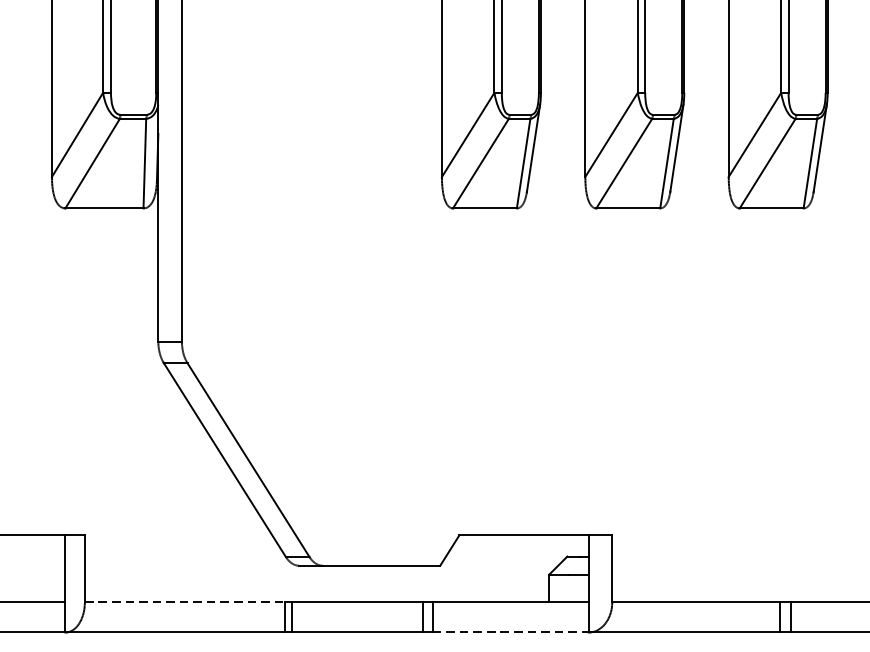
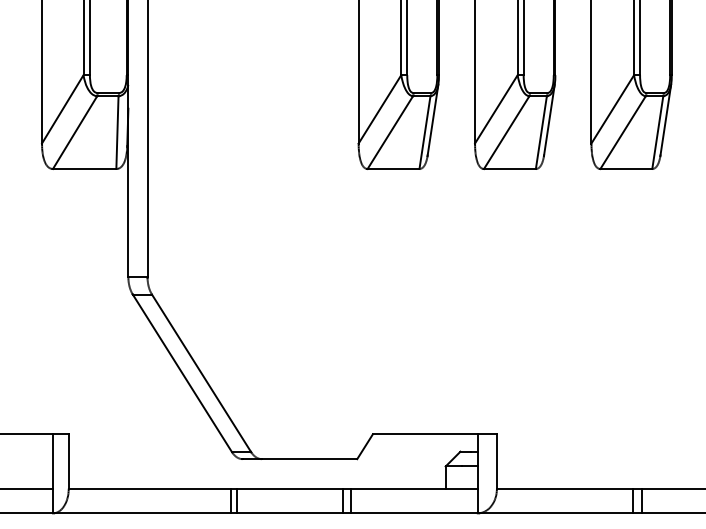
line: (185, 601) -> (150, 488), dashed -> solid
line: (510, 632) -> (414, 513), dashed -> solid

